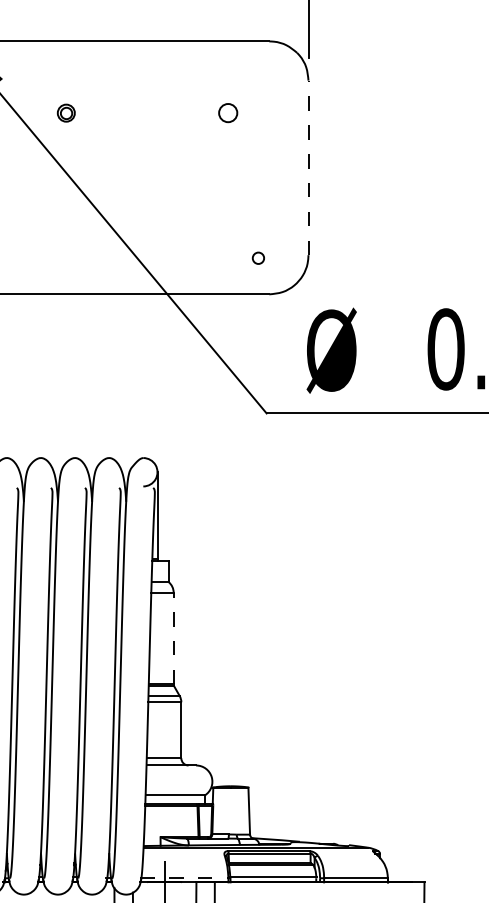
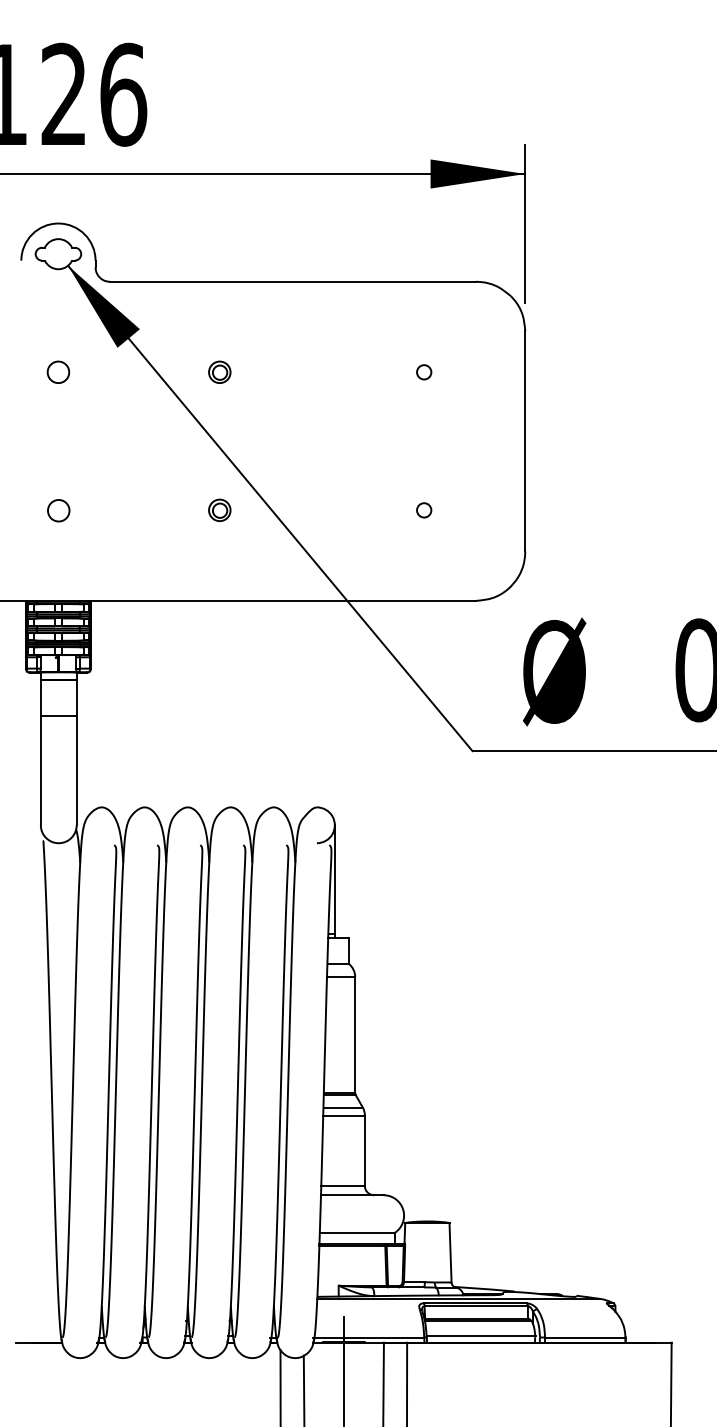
circle: (228, 113) -> (424, 372), size x0.62
line: (308, 167) -> (525, 440), dashed -> solid
part: (66, 221) -> (219, 509), added
circle: (258, 258) -> (424, 510), moved
line: (173, 638) -> (355, 1035), dashed -> solid
line: (184, 878) -> (368, 1337), dashed -> solid

